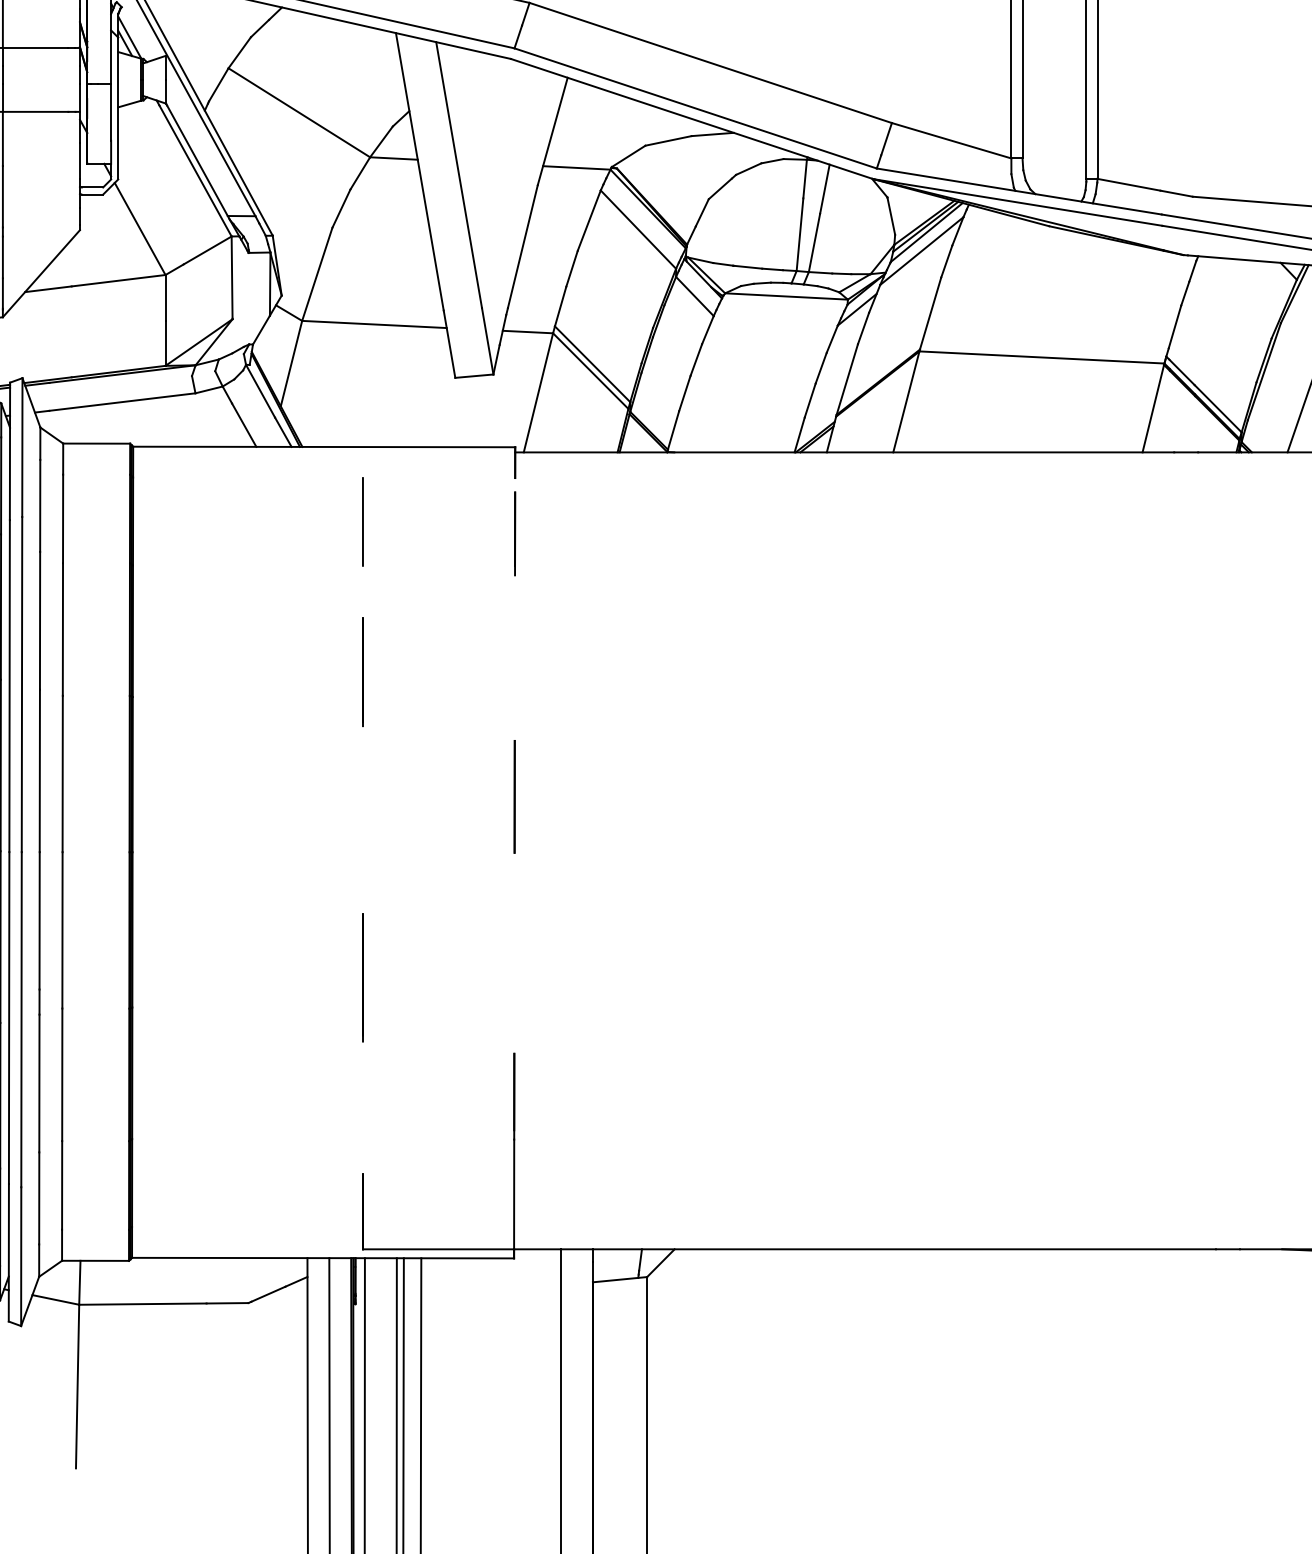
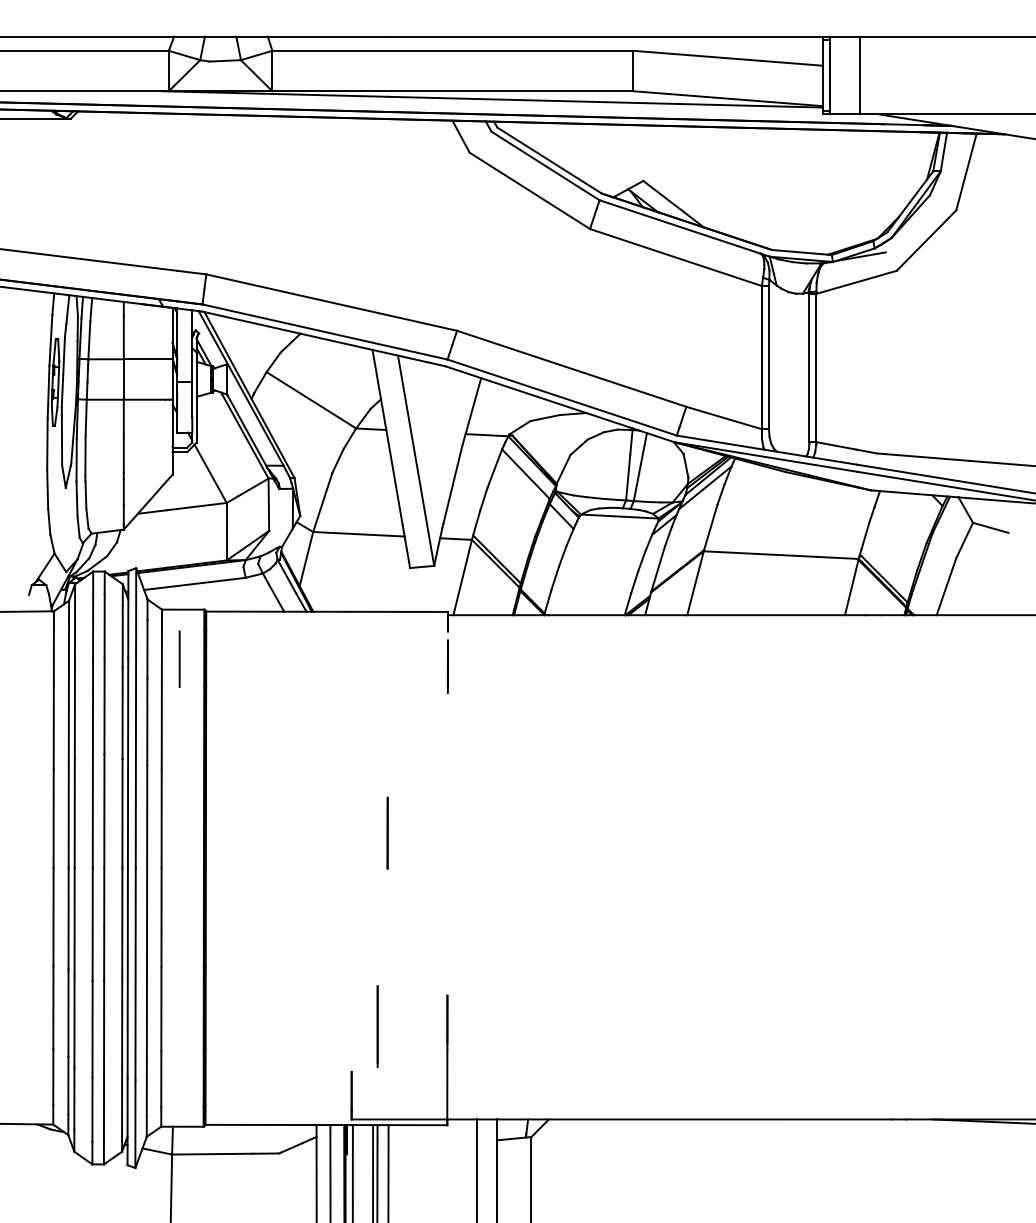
line: (362, 520) -> (179, 658), moved
line: (362, 672) -> (351, 754), removed
line: (514, 795) -> (387, 832), moved
line: (362, 977) -> (377, 1026), moved

